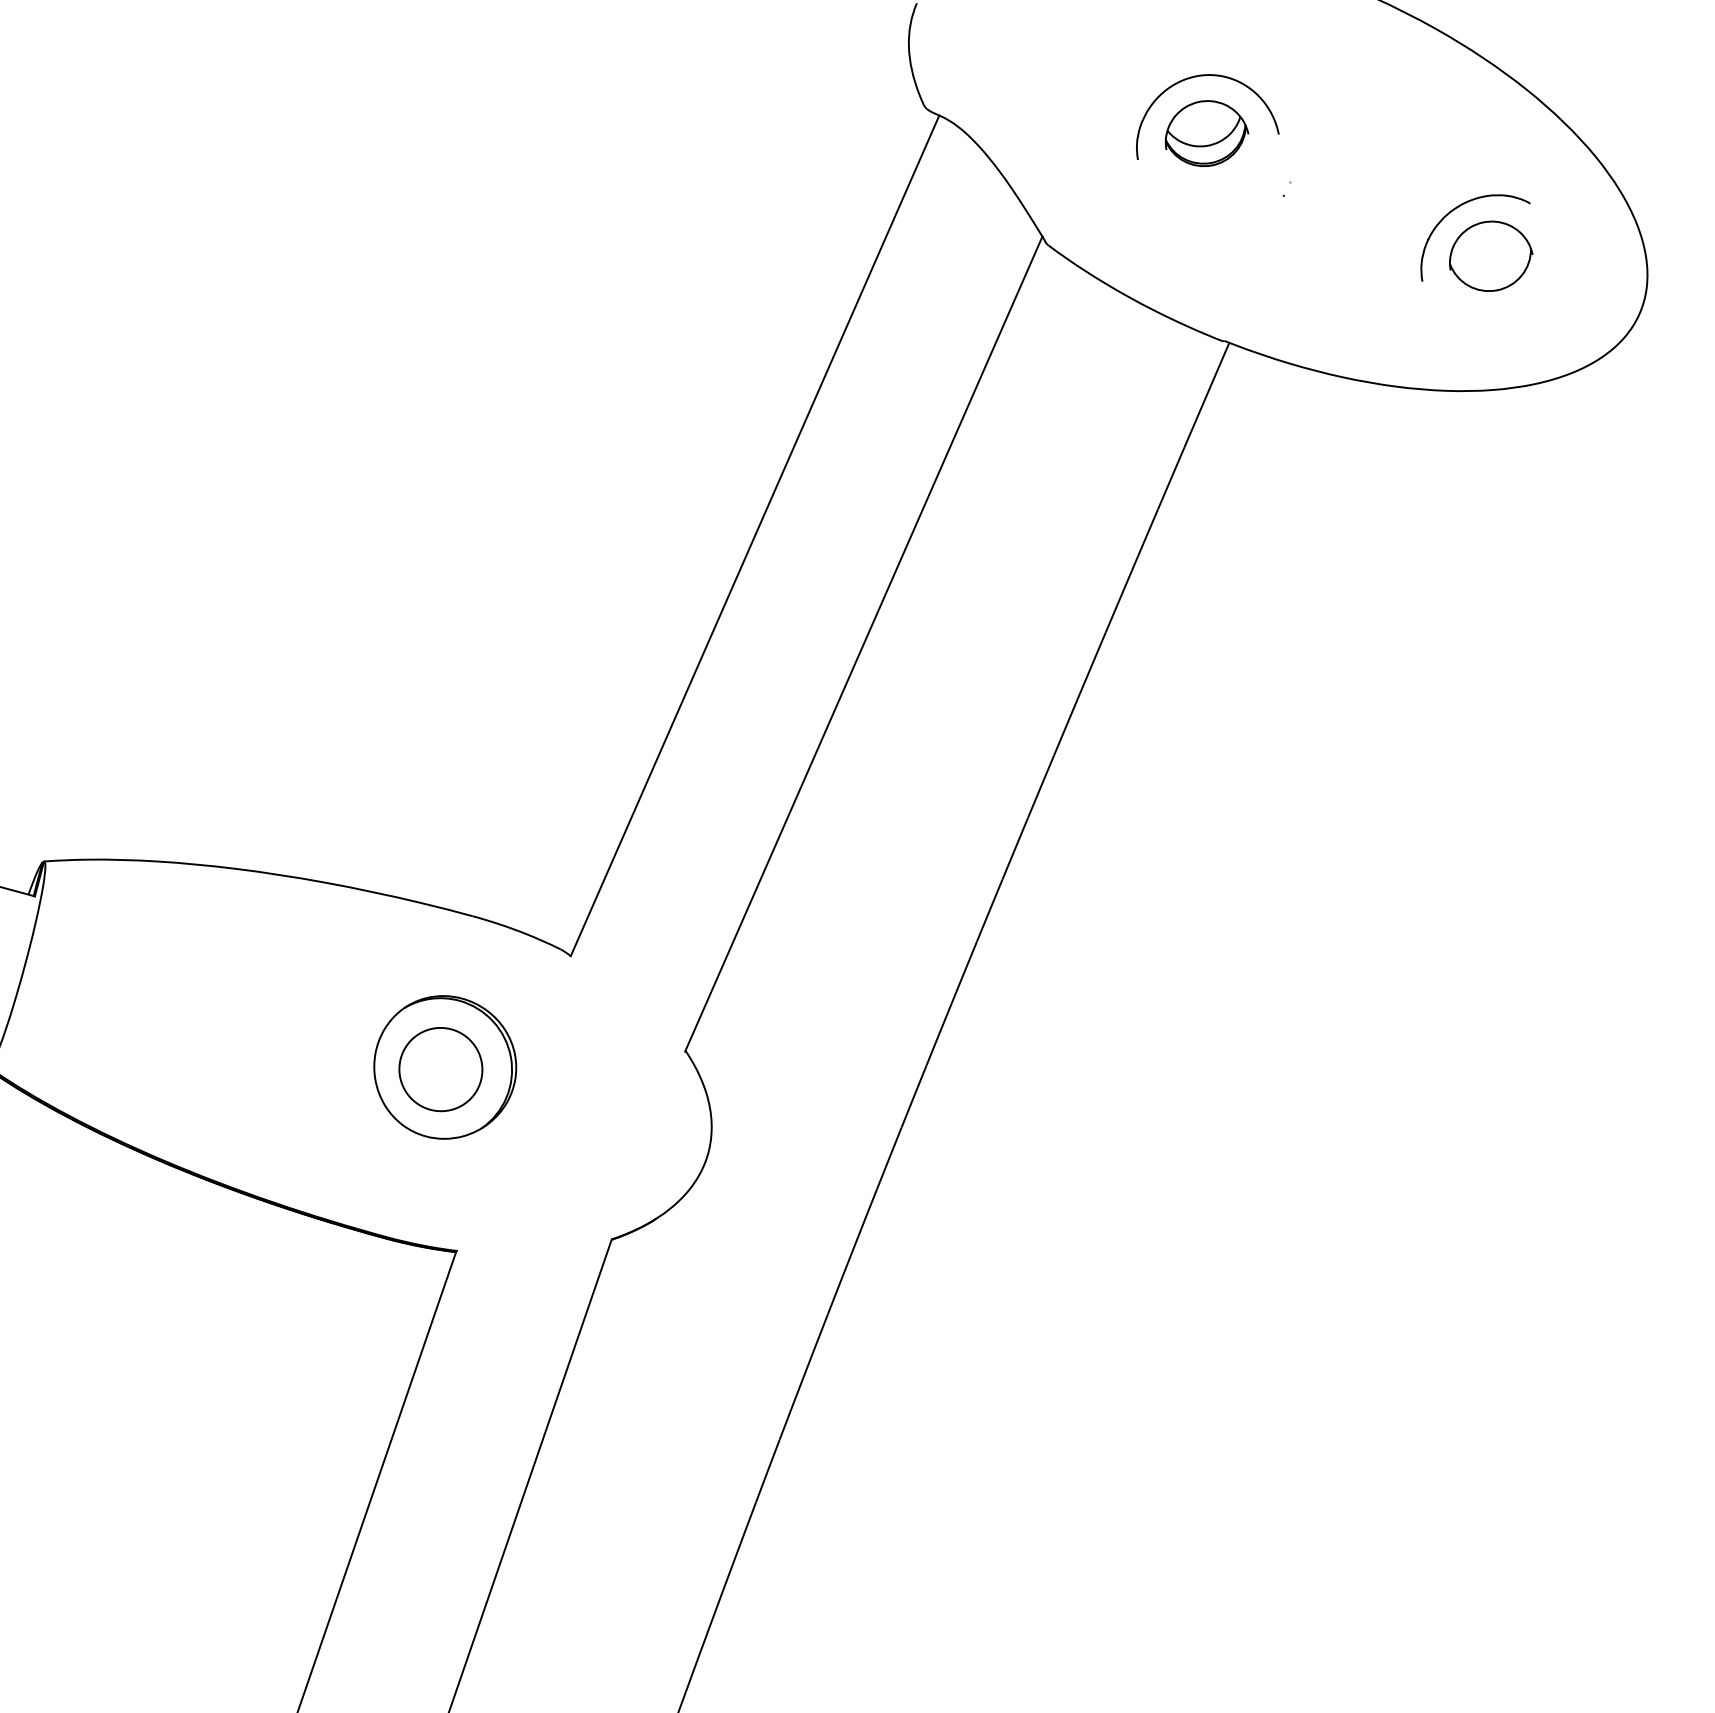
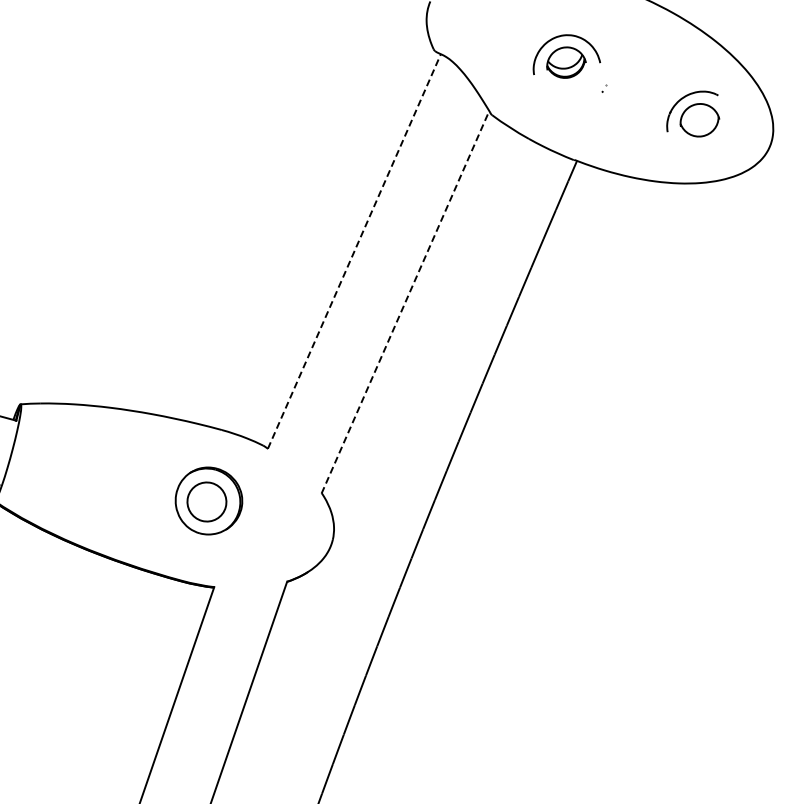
line: (755, 535) -> (354, 251), solid -> dashed
line: (863, 644) -> (405, 302), solid -> dashed

